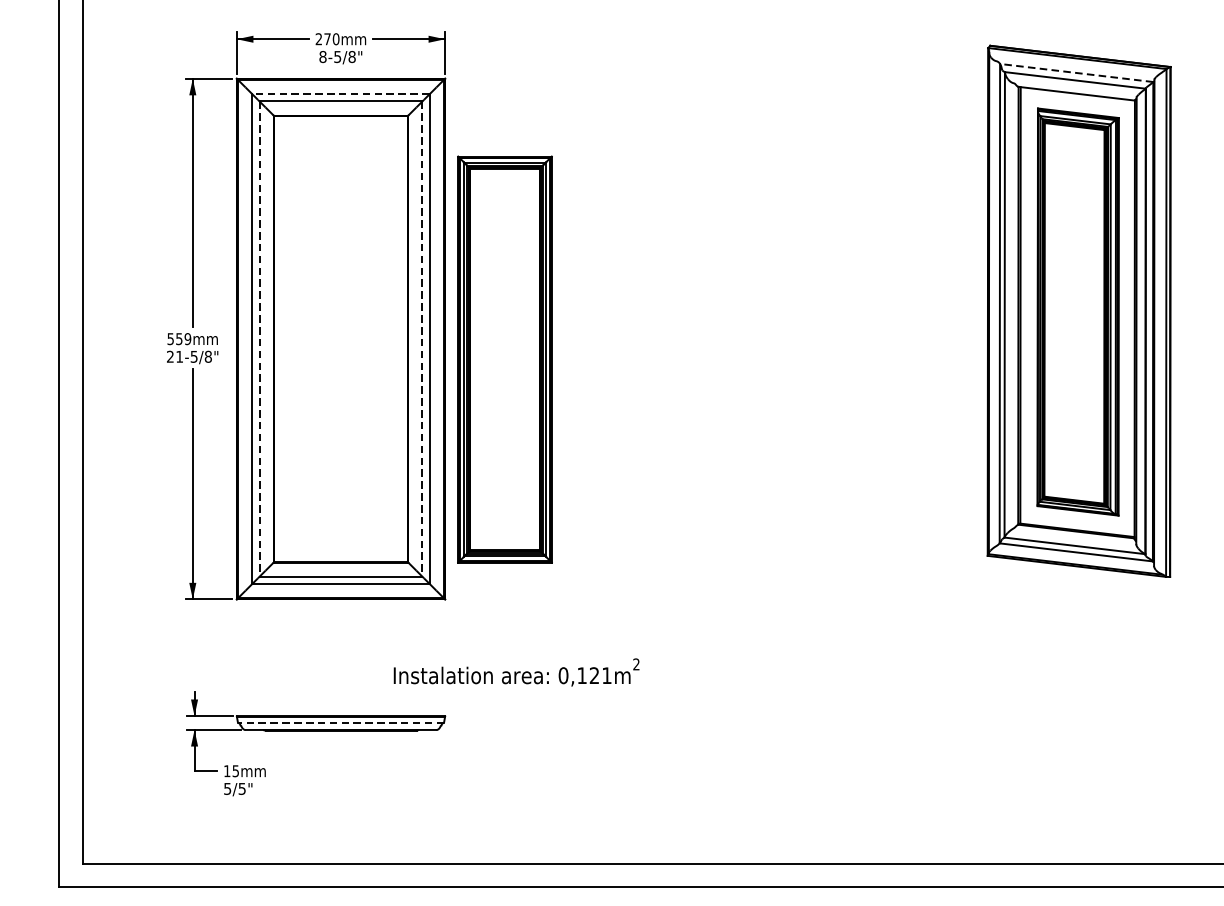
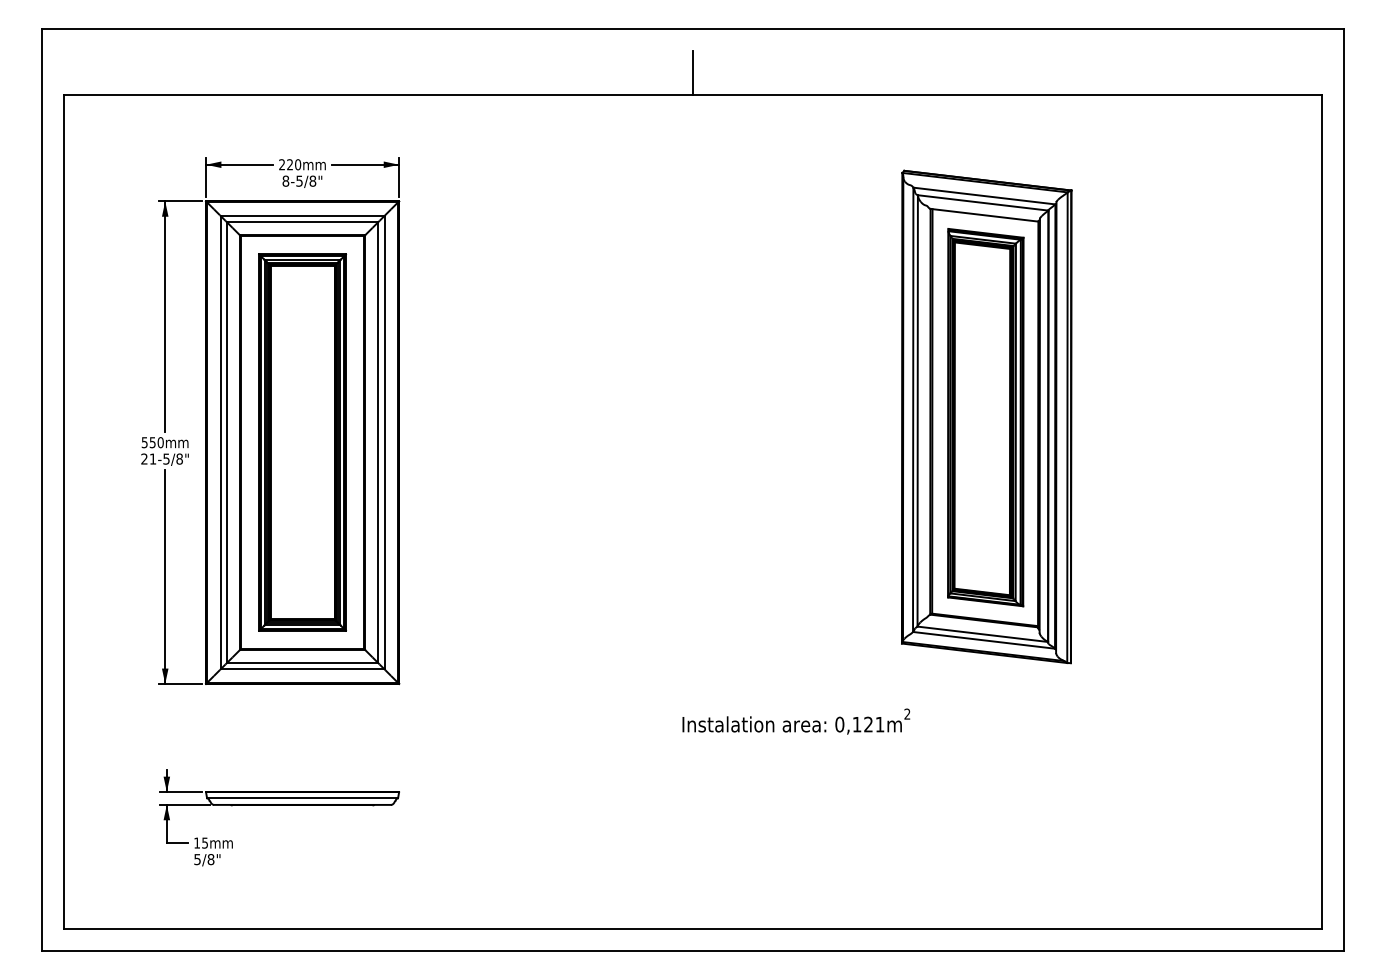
text: (326, 38) -> (289, 164), 270 -> 220
line: (1075, 72) -> (983, 195), dashed -> solid
line: (340, 93) -> (302, 215), dashed -> solid
text: (187, 338) -> (160, 442), 559 -> 550
line: (259, 340) -> (227, 443), dashed -> solid
line: (422, 340) -> (378, 443), dashed -> solid
part: (504, 359) -> (302, 442), moved
text: (516, 672) -> (796, 721), moved
line: (340, 723) -> (302, 798), dashed -> solid
text: (241, 788) -> (210, 859), 5/5" -> 5/8"

